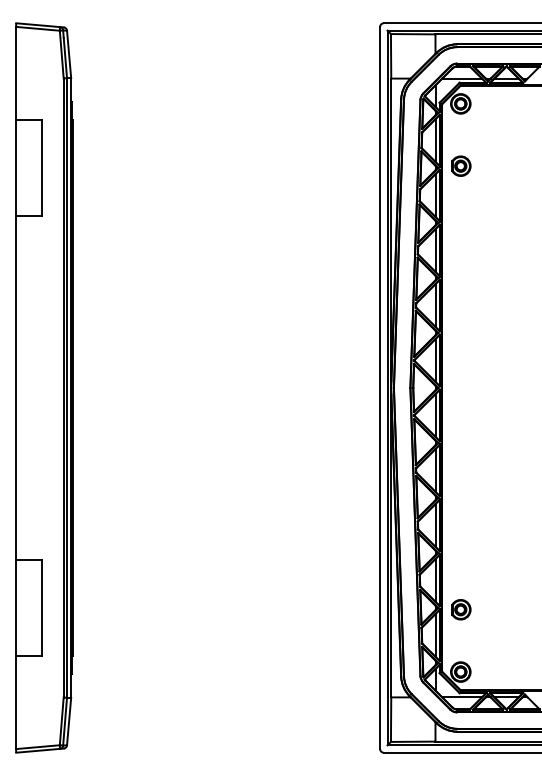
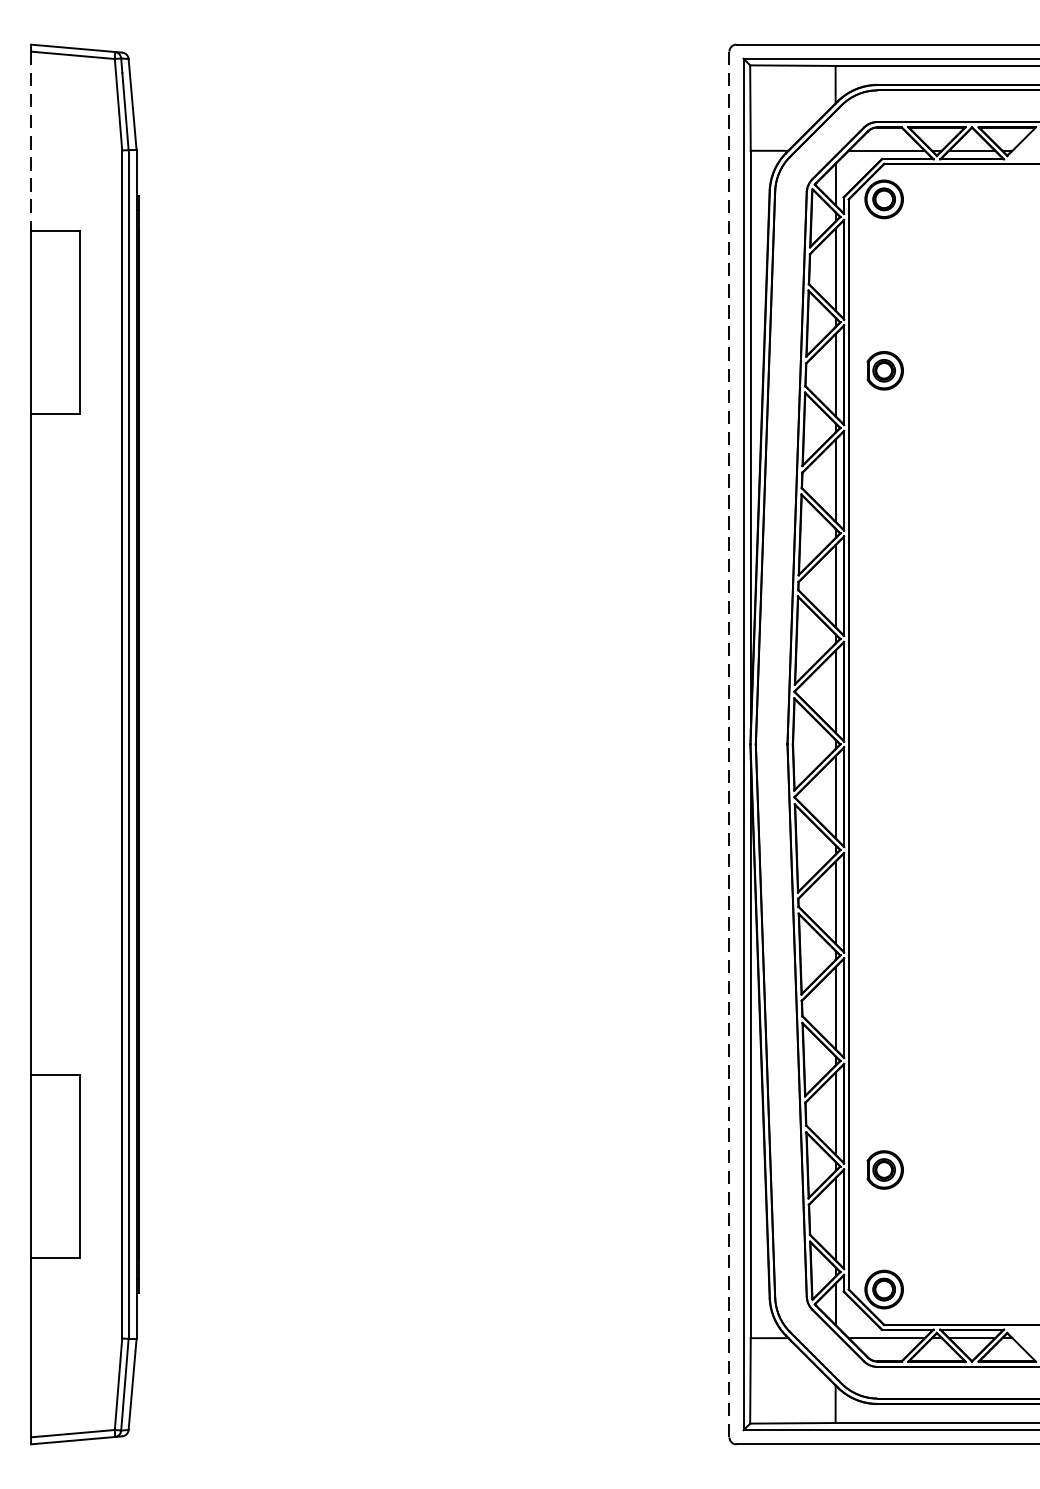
line: (16, 73) -> (31, 141), solid -> dashed
part: (461, 165) -> (885, 369), moved
line: (380, 387) -> (730, 743), solid -> dashed

